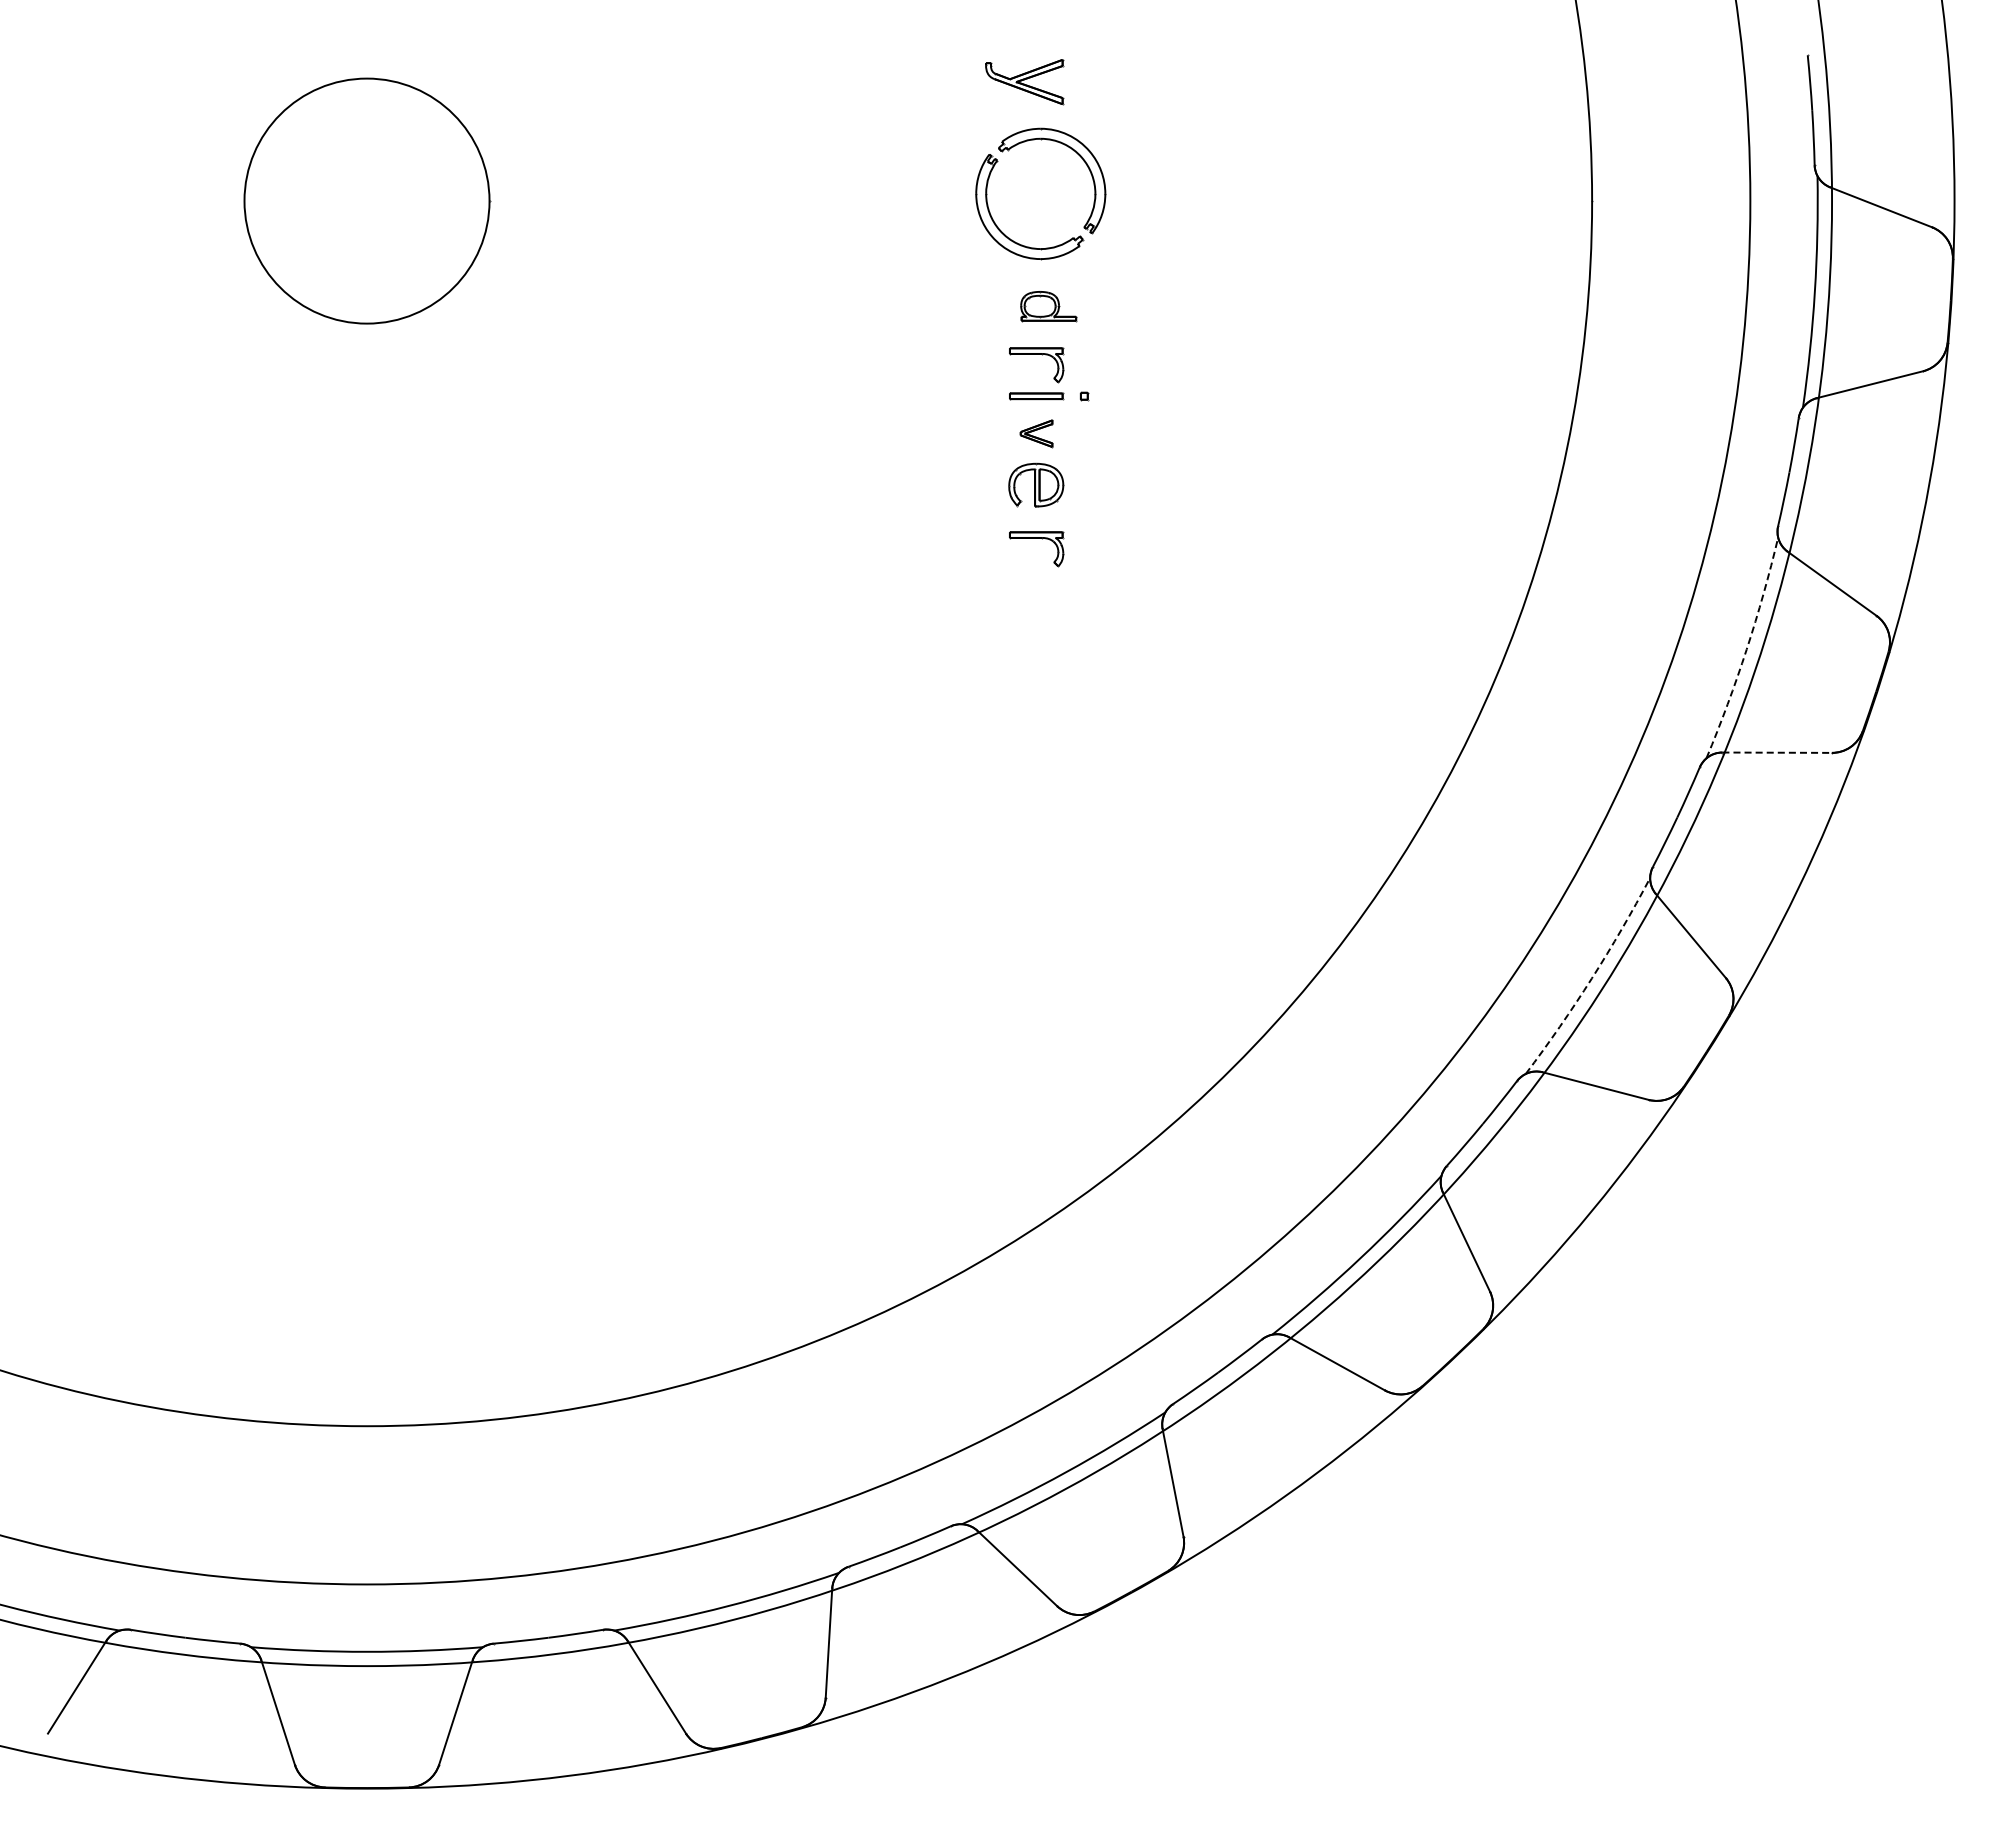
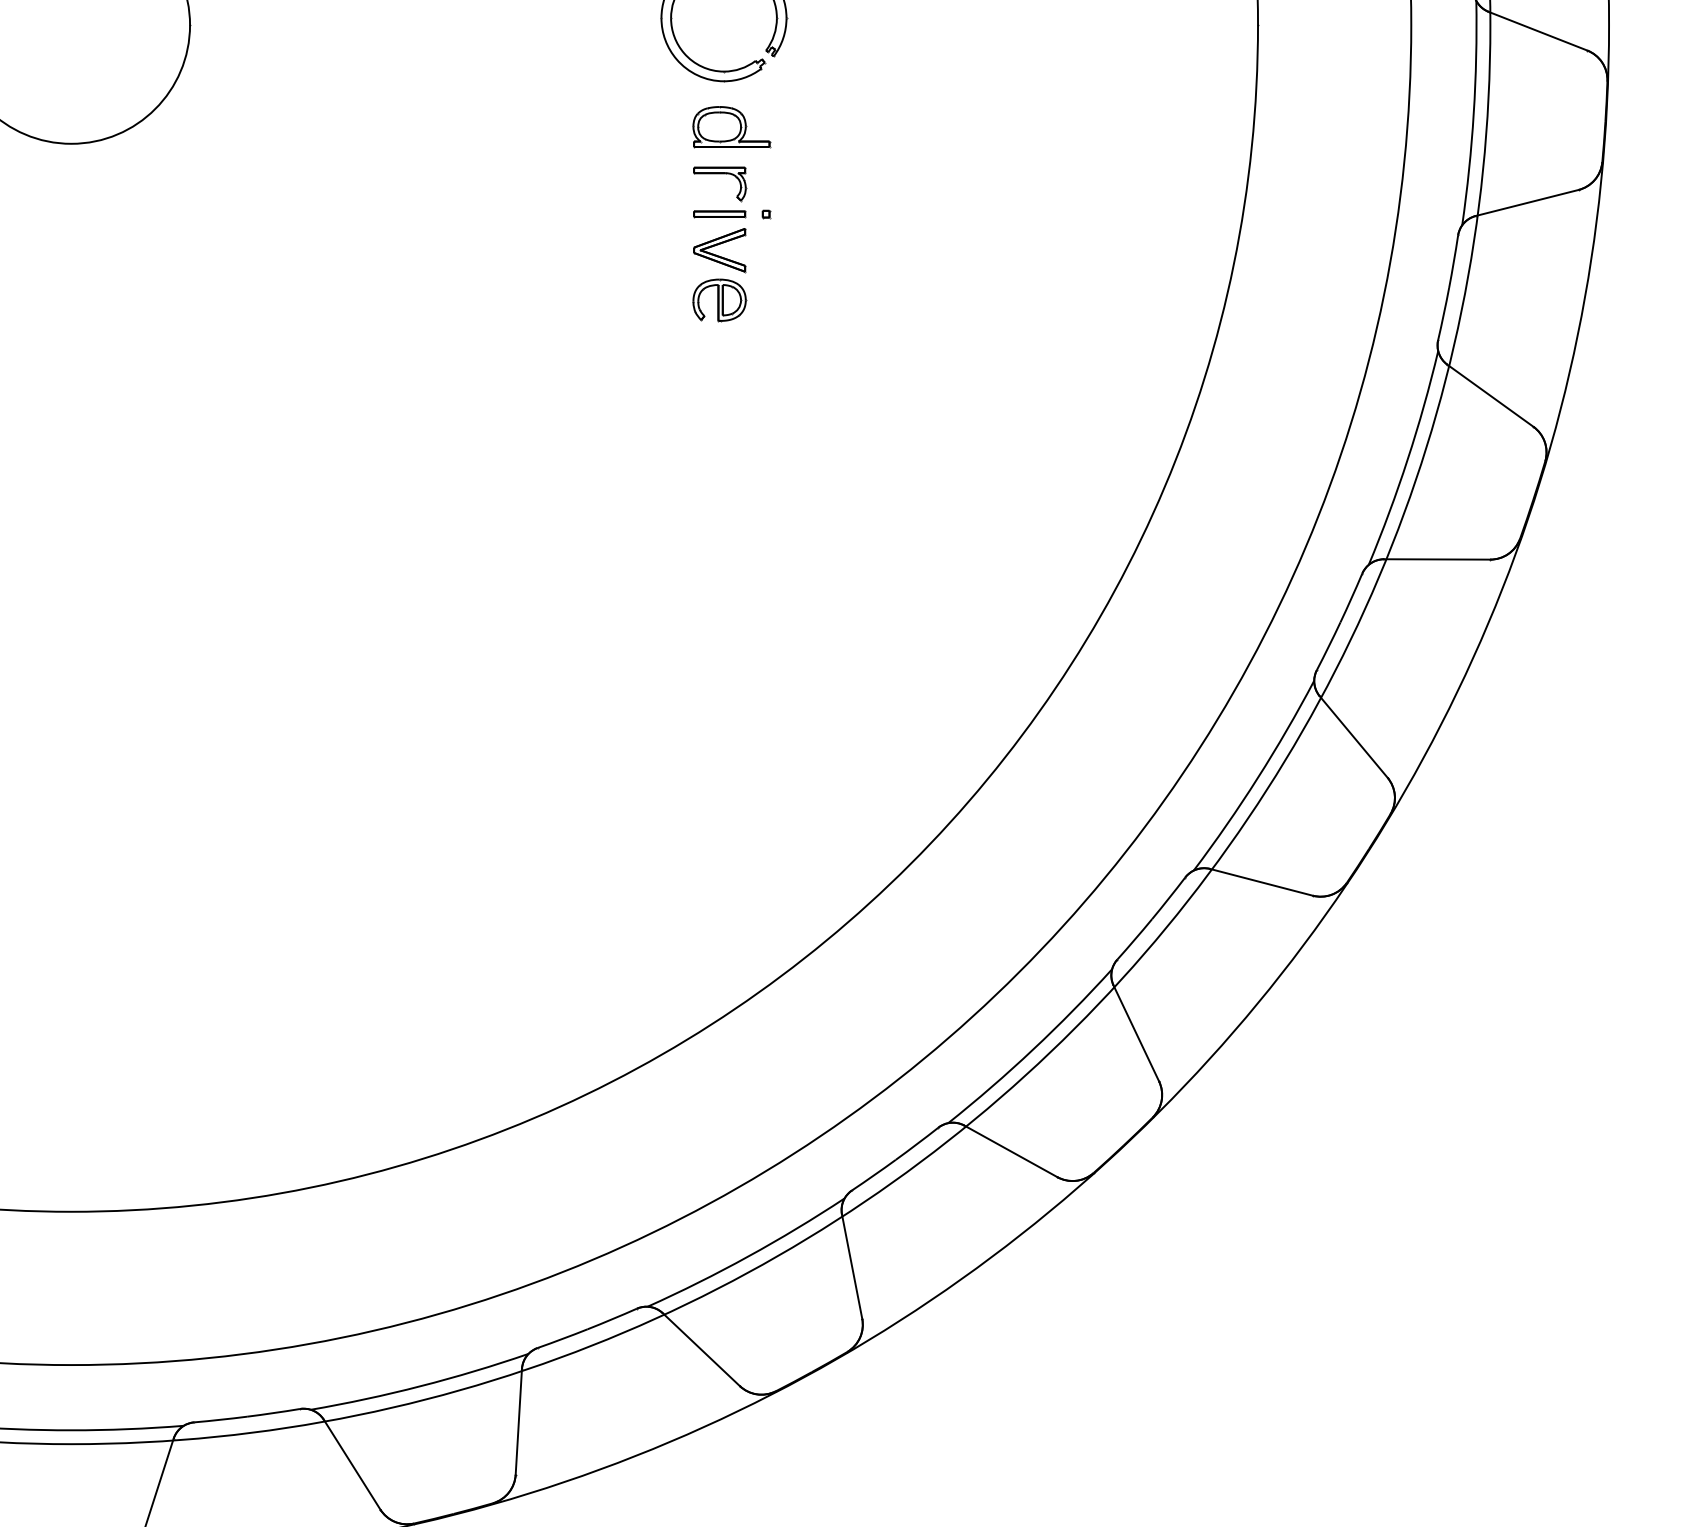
part: (1048, 306) -> (731, 127), size x1.43
part: (1036, 433) -> (719, 250), size x1.67
part: (1036, 538) -> (719, 351), removed
arc: (1746, 649) -> (1407, 459), dashed -> solid
line: (1777, 752) -> (1437, 559), dashed -> solid
arc: (1591, 978) -> (1257, 778), dashed -> solid

